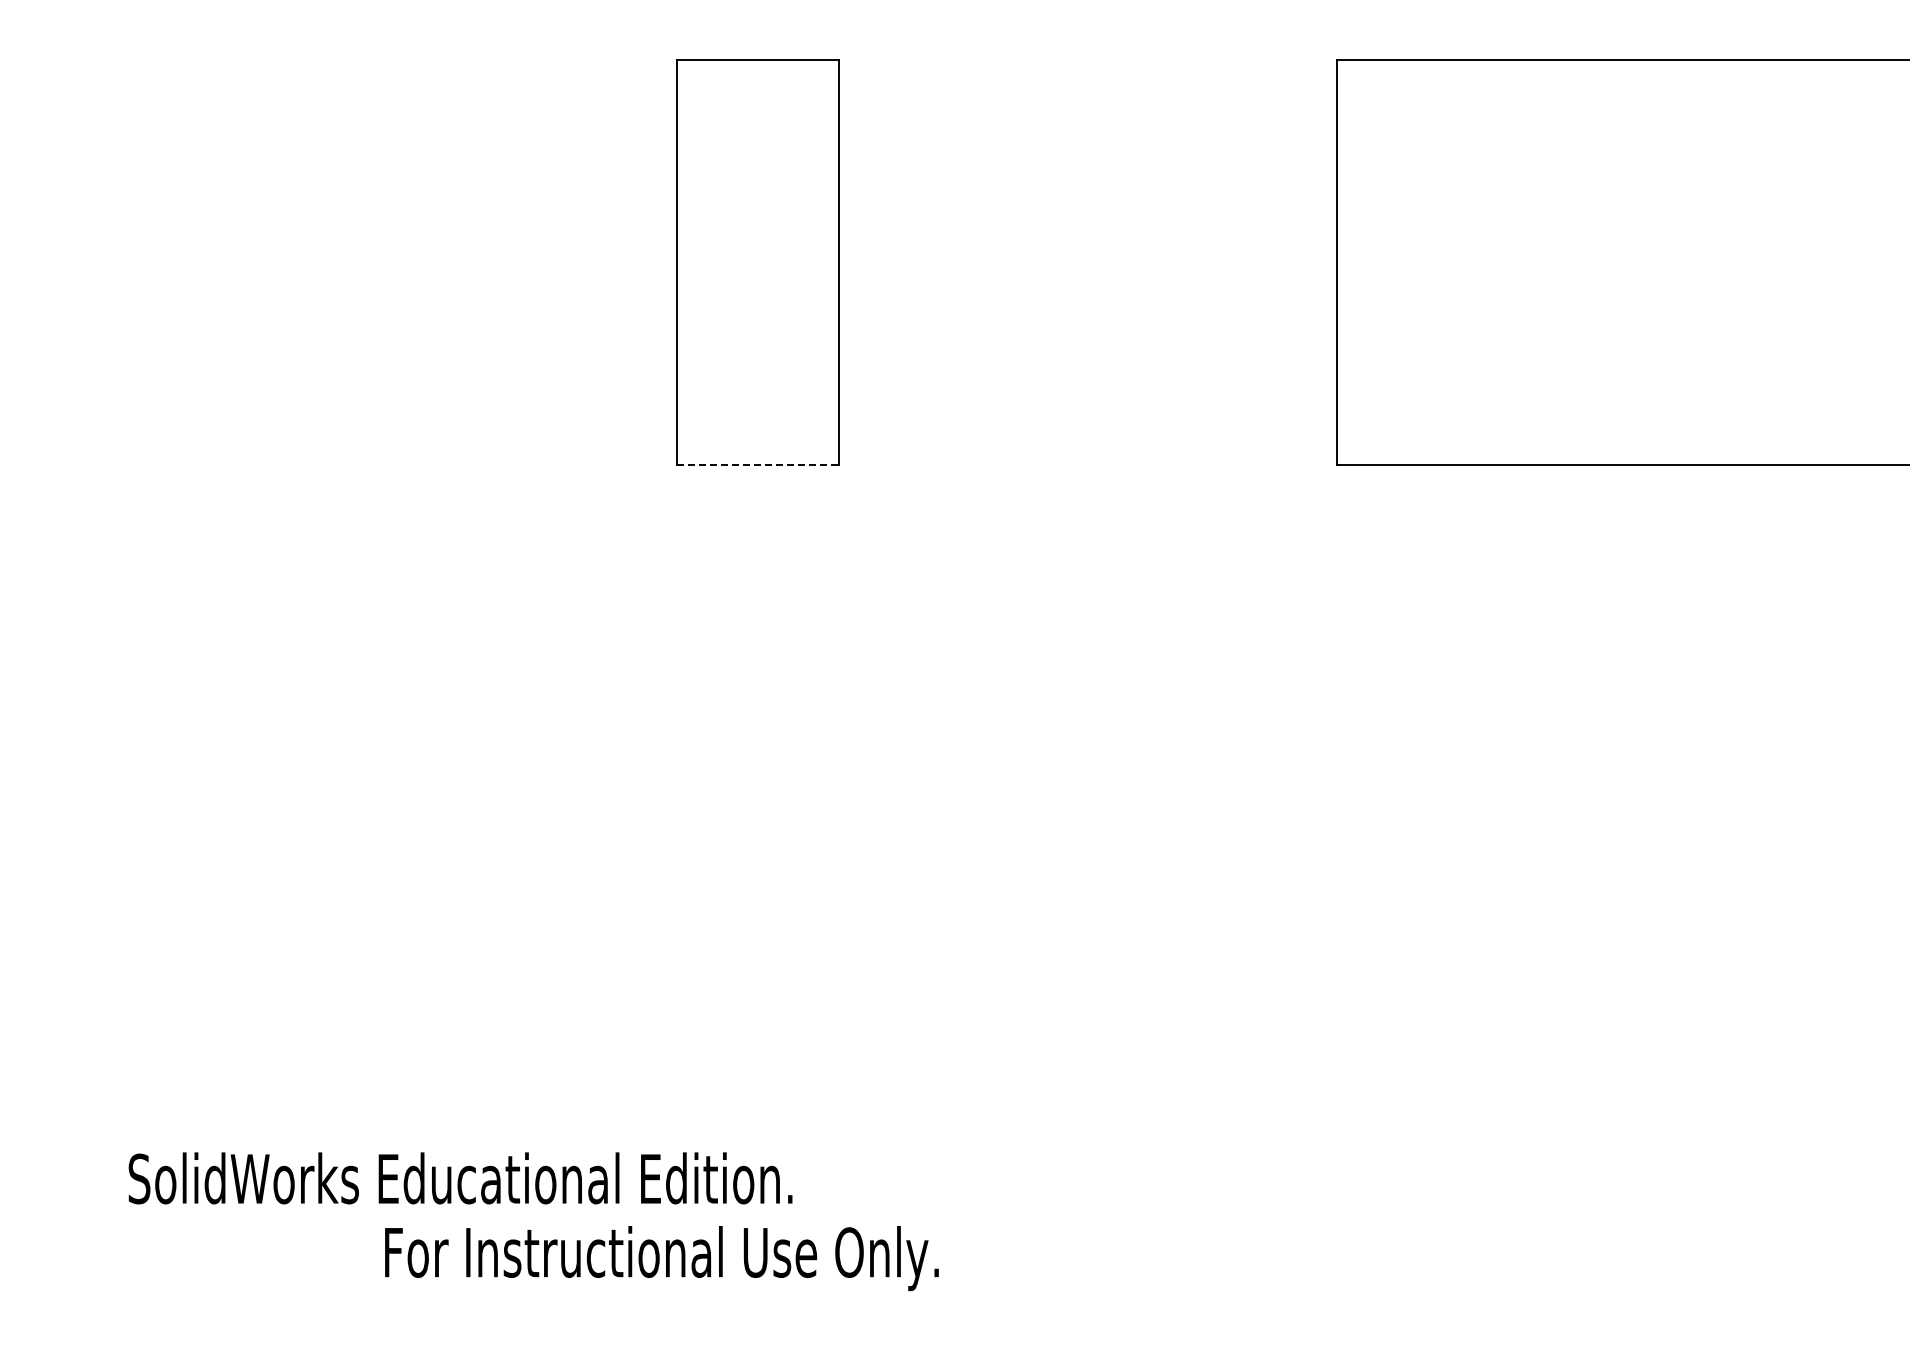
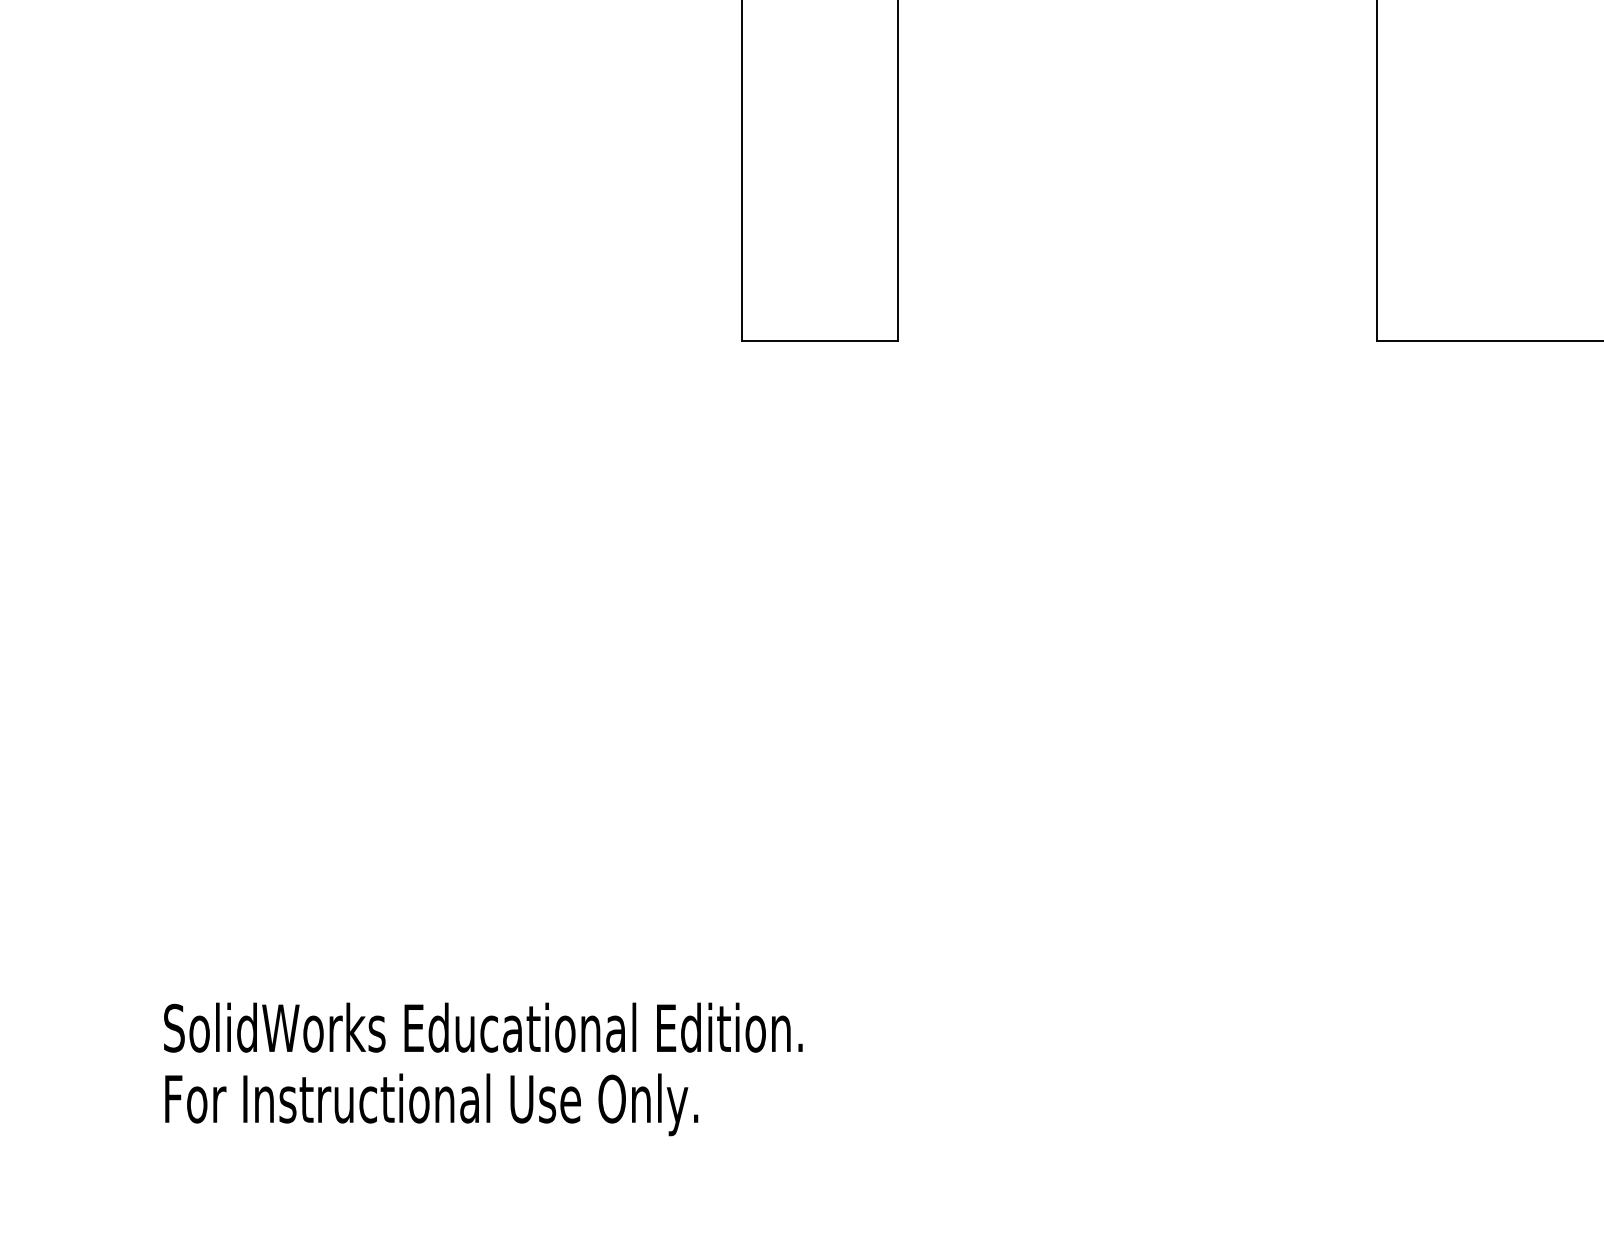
line: (758, 465) -> (820, 341), dashed -> solid
text: (460, 1178) -> (483, 1027), moved
text: (661, 1258) -> (431, 1104), moved

